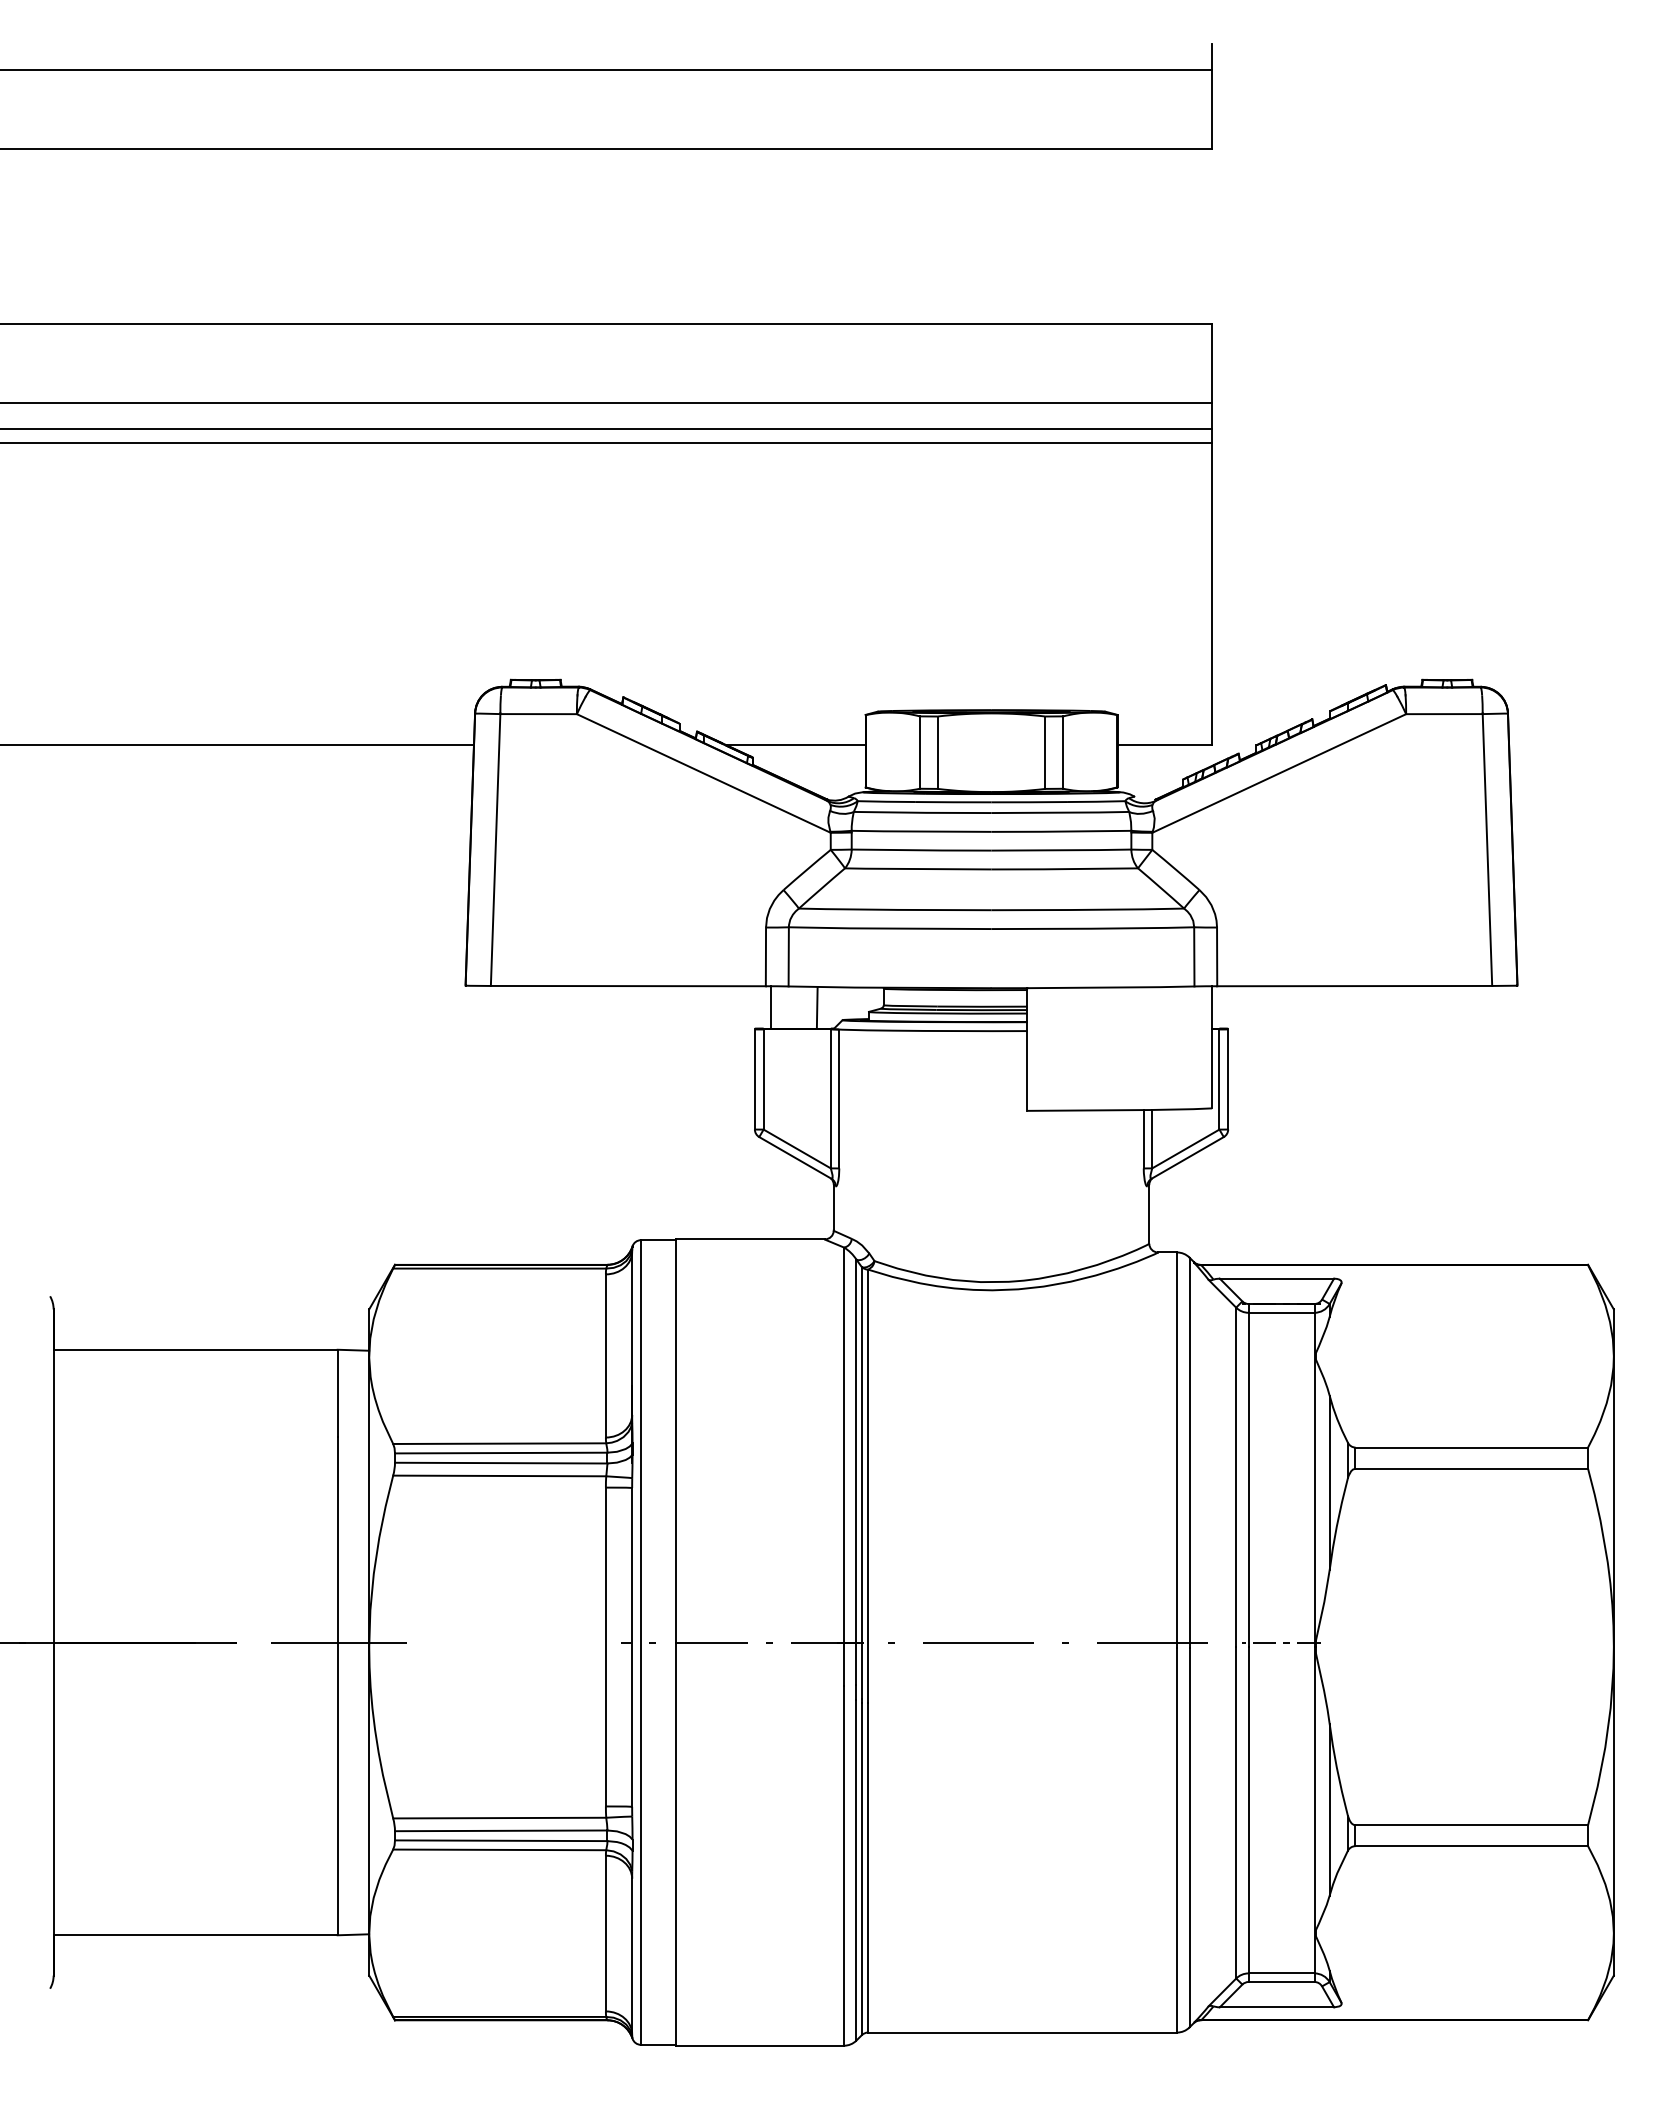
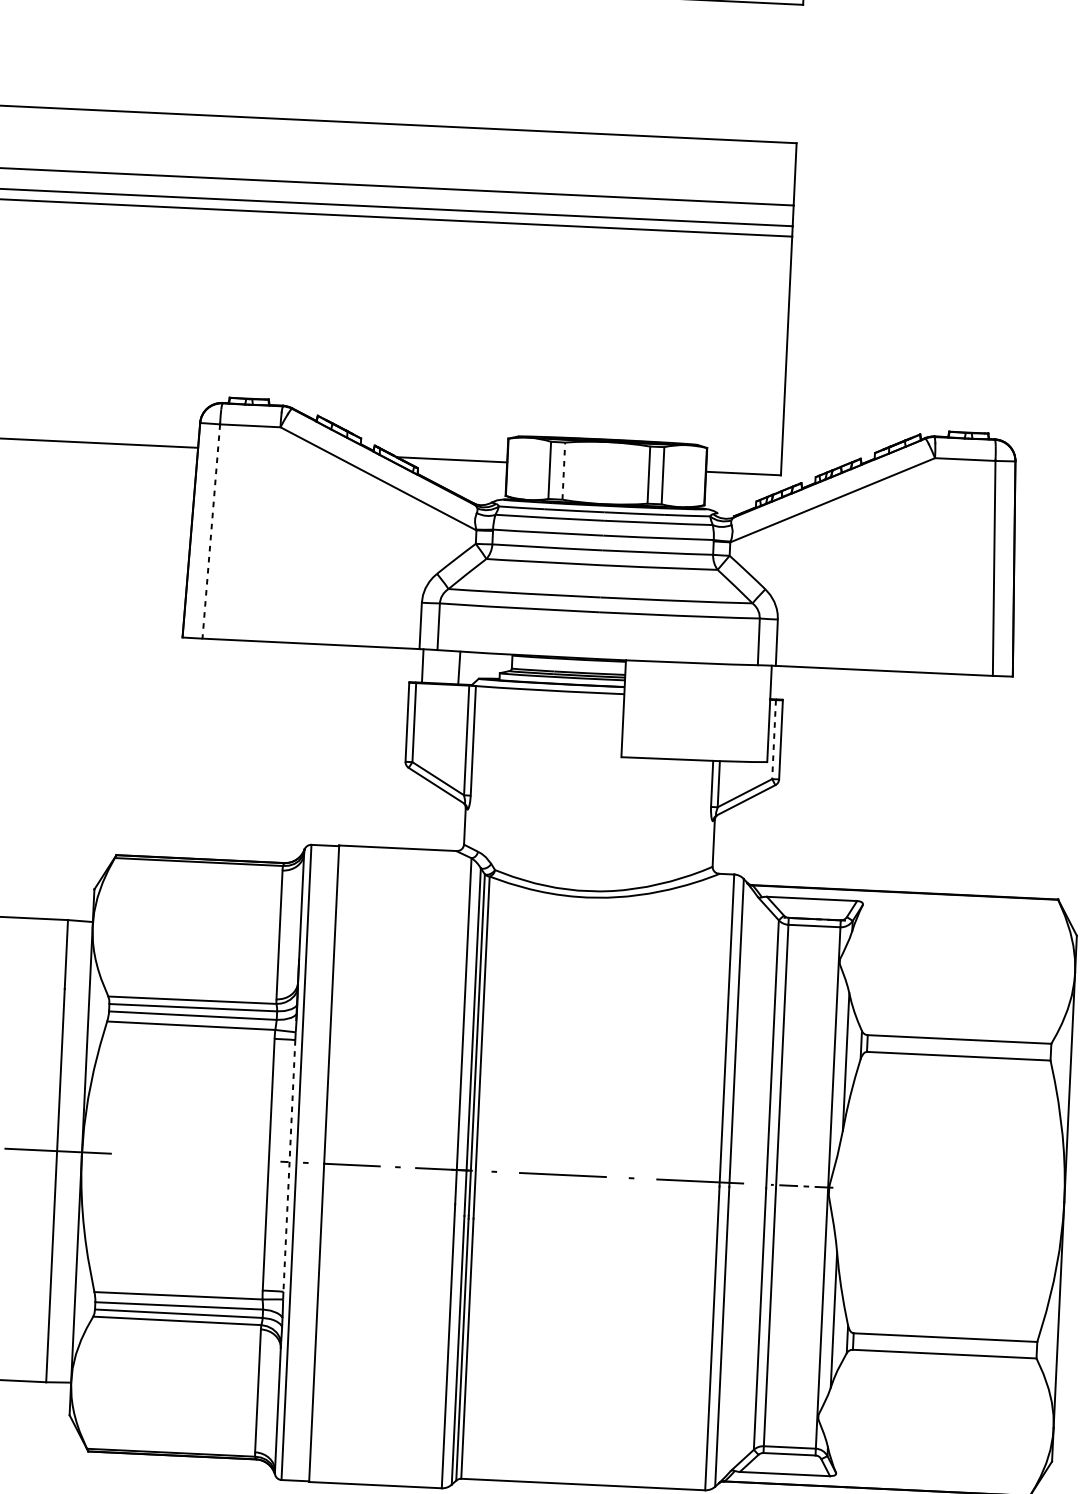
line: (937, 752) -> (563, 470), solid -> dashed
line: (495, 850) -> (211, 531), solid -> dashed
line: (1219, 1080) -> (774, 740), solid -> dashed
line: (632, 1647) -> (289, 1166), solid -> dashed

